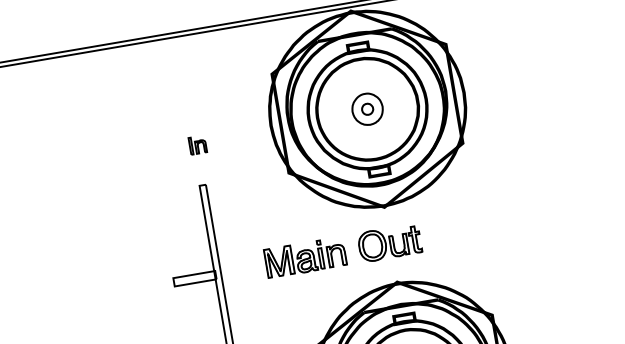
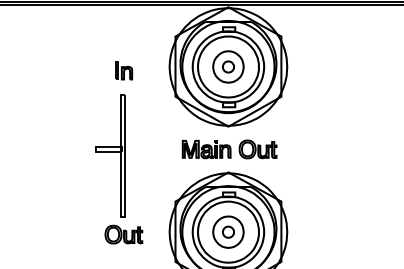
part: (367, 108) -> (228, 66), size x1.67
part: (198, 144) -> (124, 70), size x1.67
part: (342, 251) -> (229, 149), moved

